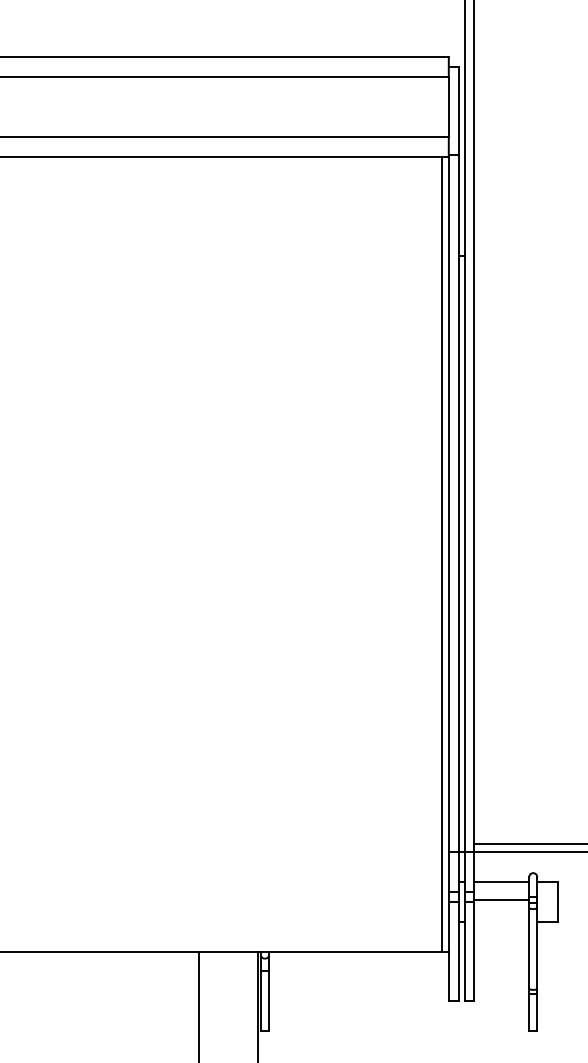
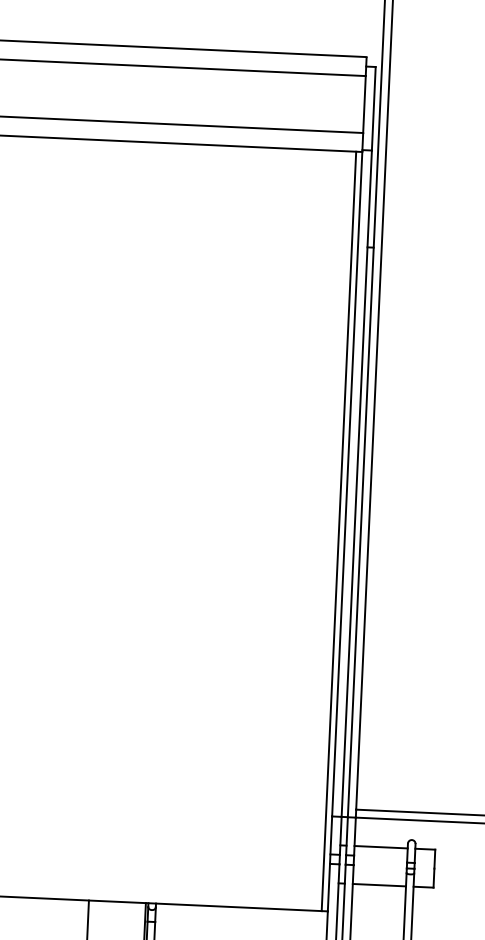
line: (501, 899) -> (379, 884), moved

